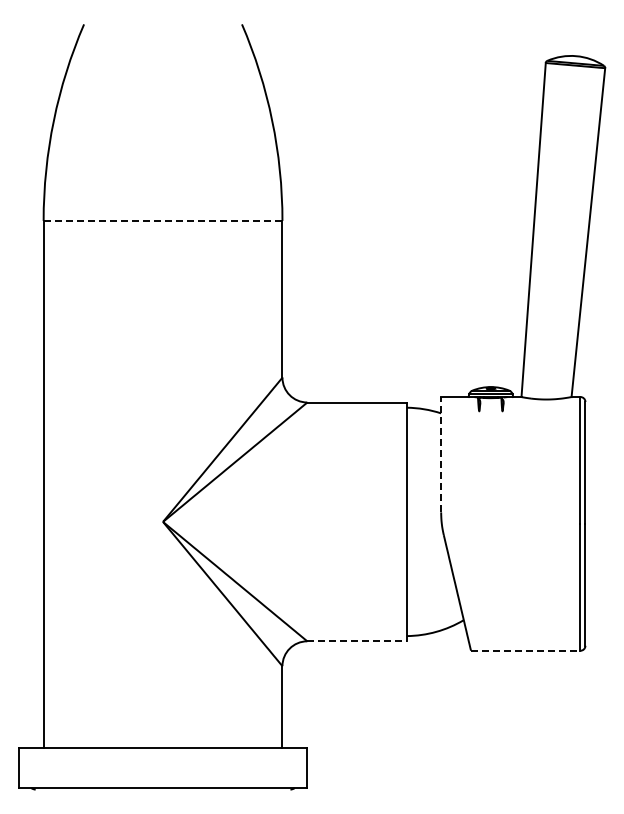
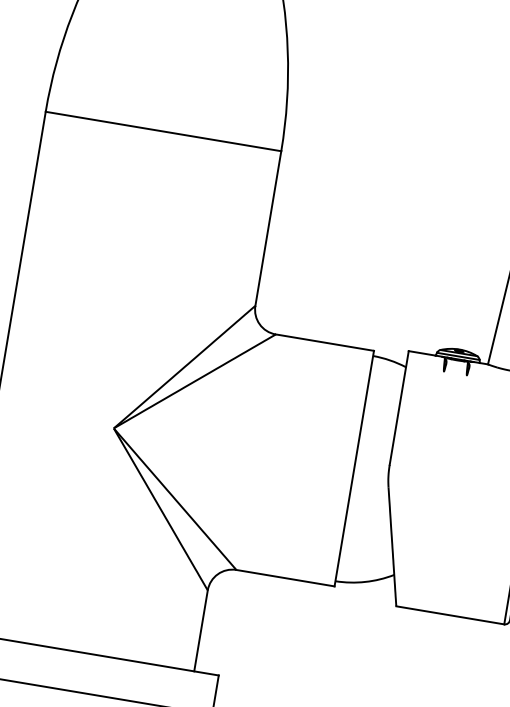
line: (162, 220) -> (163, 131), dashed -> solid
line: (441, 454) -> (399, 407), dashed -> solid
line: (357, 641) -> (285, 578), dashed -> solid
line: (525, 650) -> (450, 615), dashed -> solid

